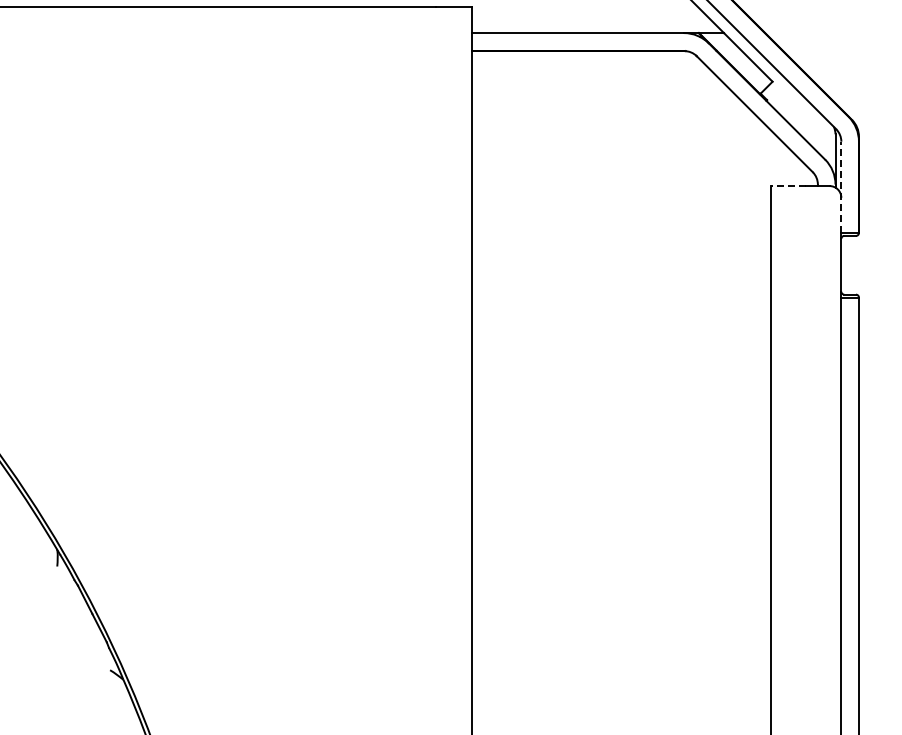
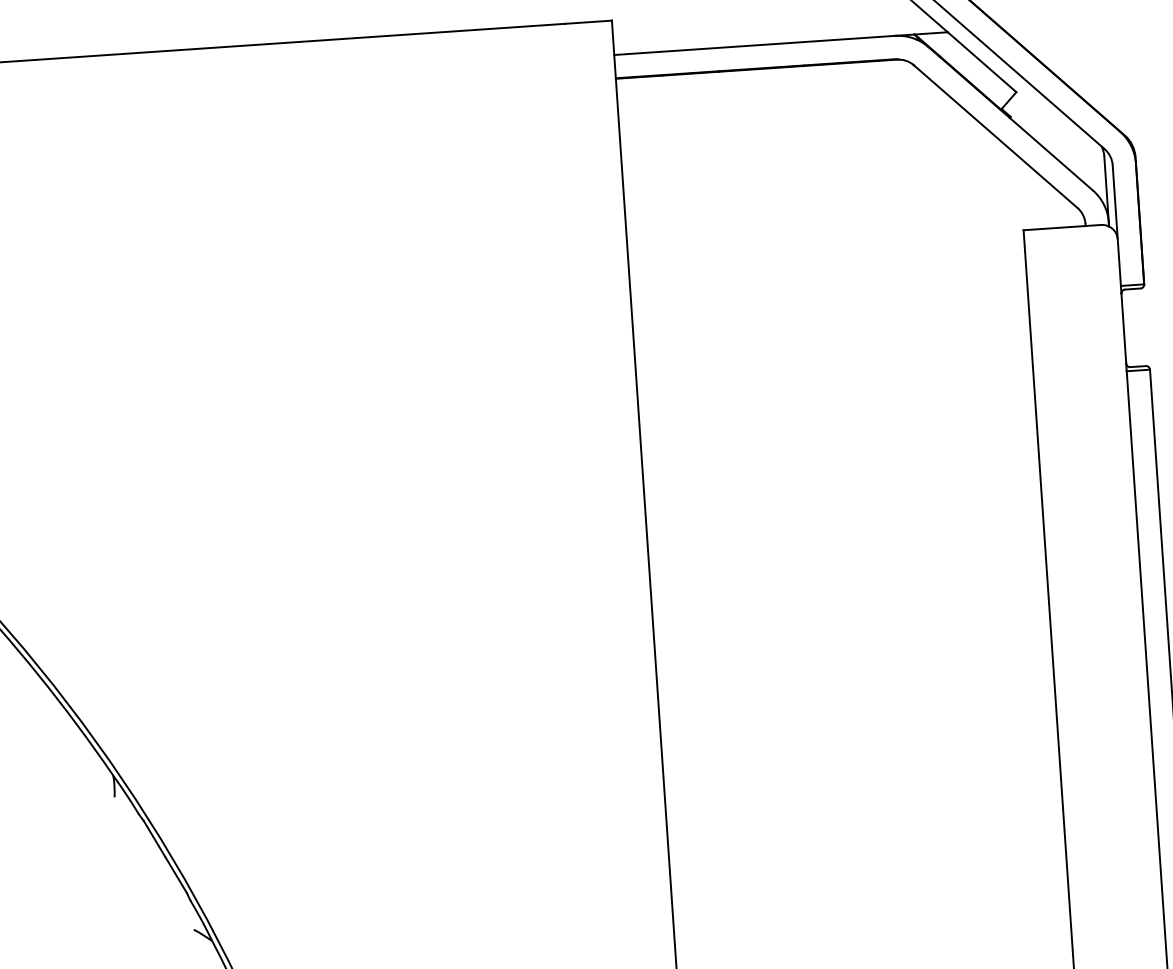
line: (788, 186) -> (1046, 229), dashed -> solid
line: (841, 187) -> (1117, 225), dashed -> solid

